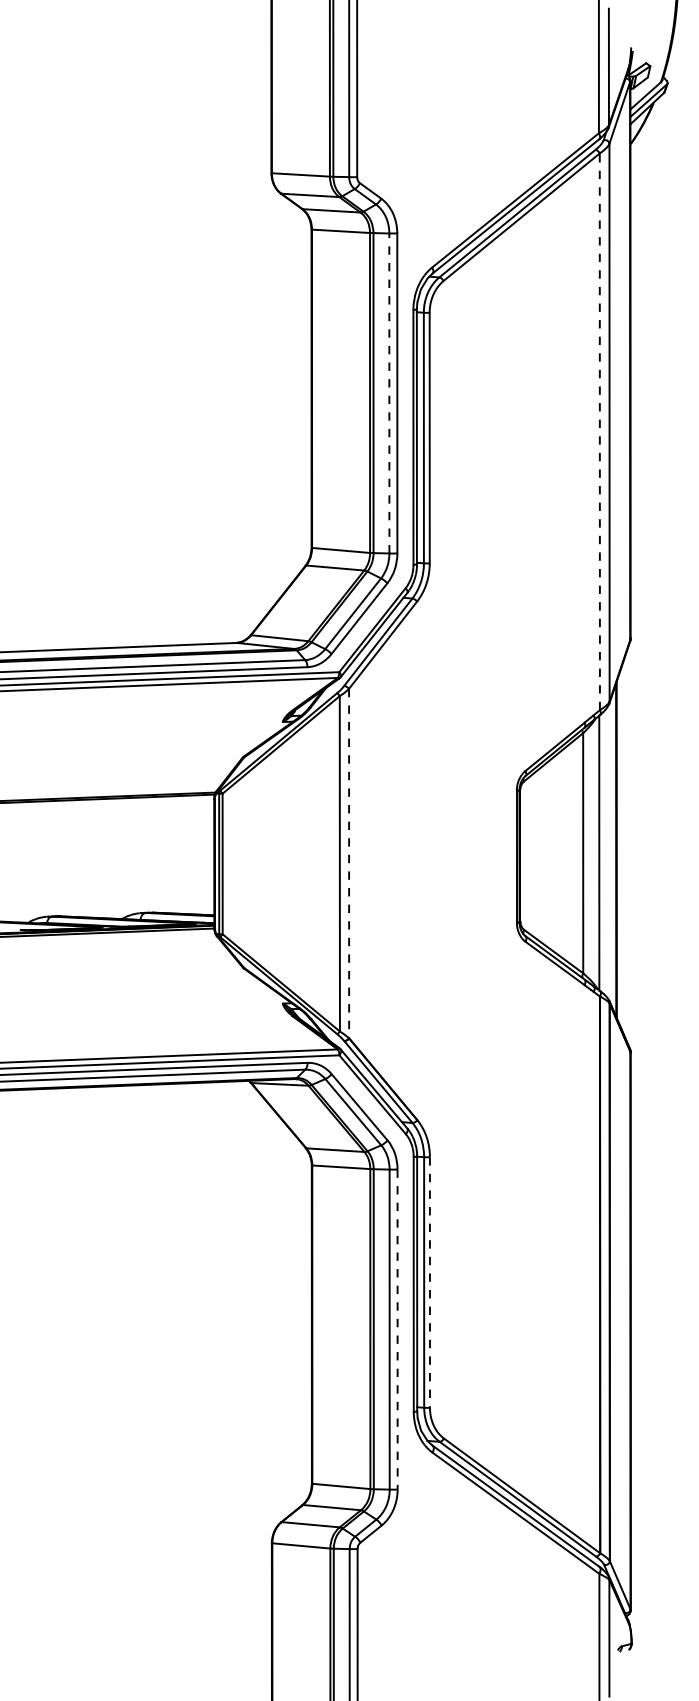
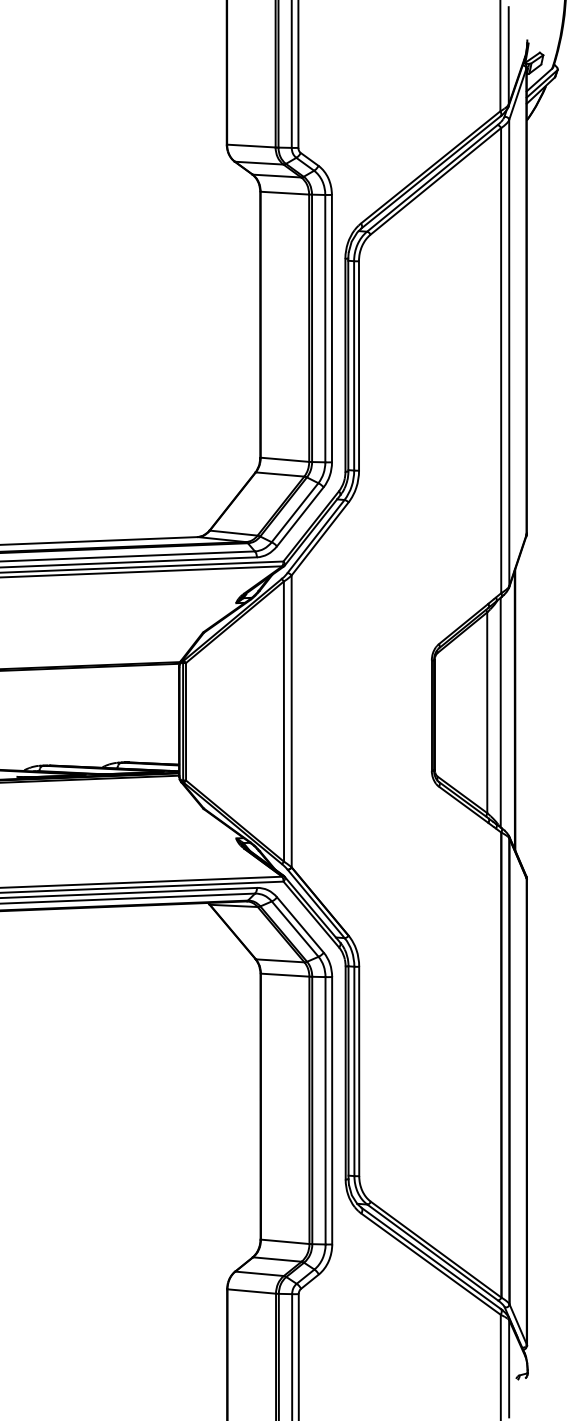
line: (389, 393) -> (325, 328), dashed -> solid
line: (600, 431) -> (501, 360), dashed -> solid
line: (348, 863) -> (291, 721), dashed -> solid
line: (430, 1282) -> (359, 1071), dashed -> solid
line: (397, 1329) -> (332, 1110), dashed -> solid

